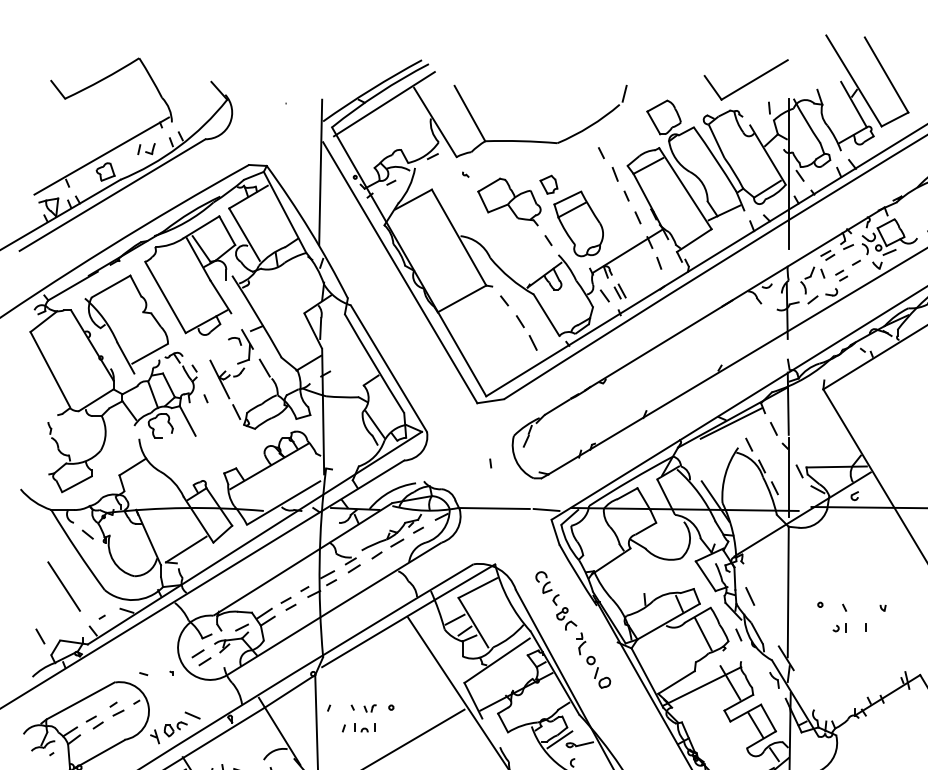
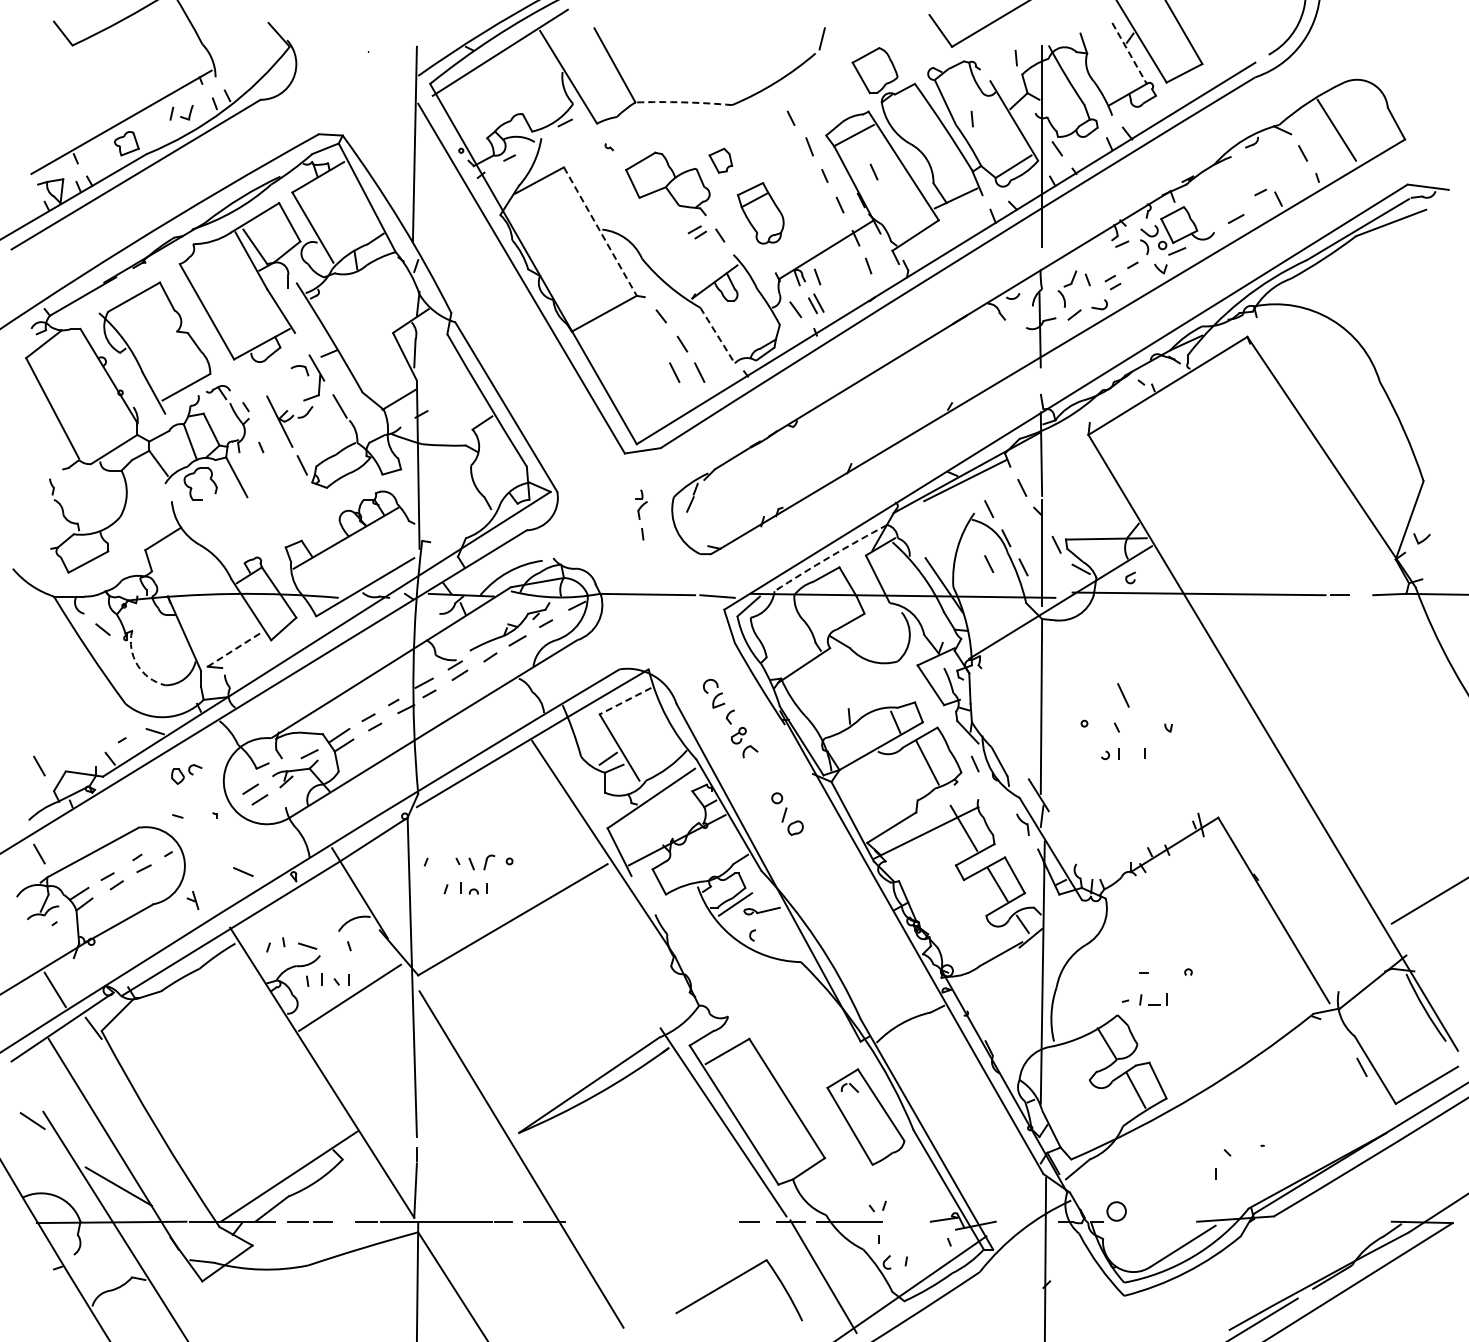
line: (853, 104) -> (1129, 53), solid -> dashed
arc: (521, 141) -> (683, 102), solid -> dashed
line: (736, 153) -> (971, 118), added
line: (662, 192) -> (873, 171), added
part: (578, 224) -> (760, 213), size x0.7
line: (459, 237) -> (600, 231), solid -> dashed
part: (827, 255) -> (696, 232), moved
line: (621, 271) -> (817, 276), added
line: (546, 315) -> (717, 335), solid -> dashed
line: (514, 342) -> (674, 372), added
line: (374, 424) -> (487, 481), removed
arc: (630, 480) -> (830, 556), solid -> dashed
line: (749, 485) -> (989, 563), added
line: (186, 549) -> (235, 649), solid -> dashed
arc: (113, 560) -> (137, 664), solid -> dashed
line: (64, 586) -> (71, 698), removed
line: (477, 588) -> (625, 701), solid -> dashed
line: (750, 596) -> (1123, 695), moved
line: (454, 619) -> (594, 743), removed
part: (581, 643) -> (641, 504), moved
line: (40, 701) -> (39, 853), added
part: (369, 708) -> (480, 862), size x1.6
part: (175, 729) -> (186, 774), moved

